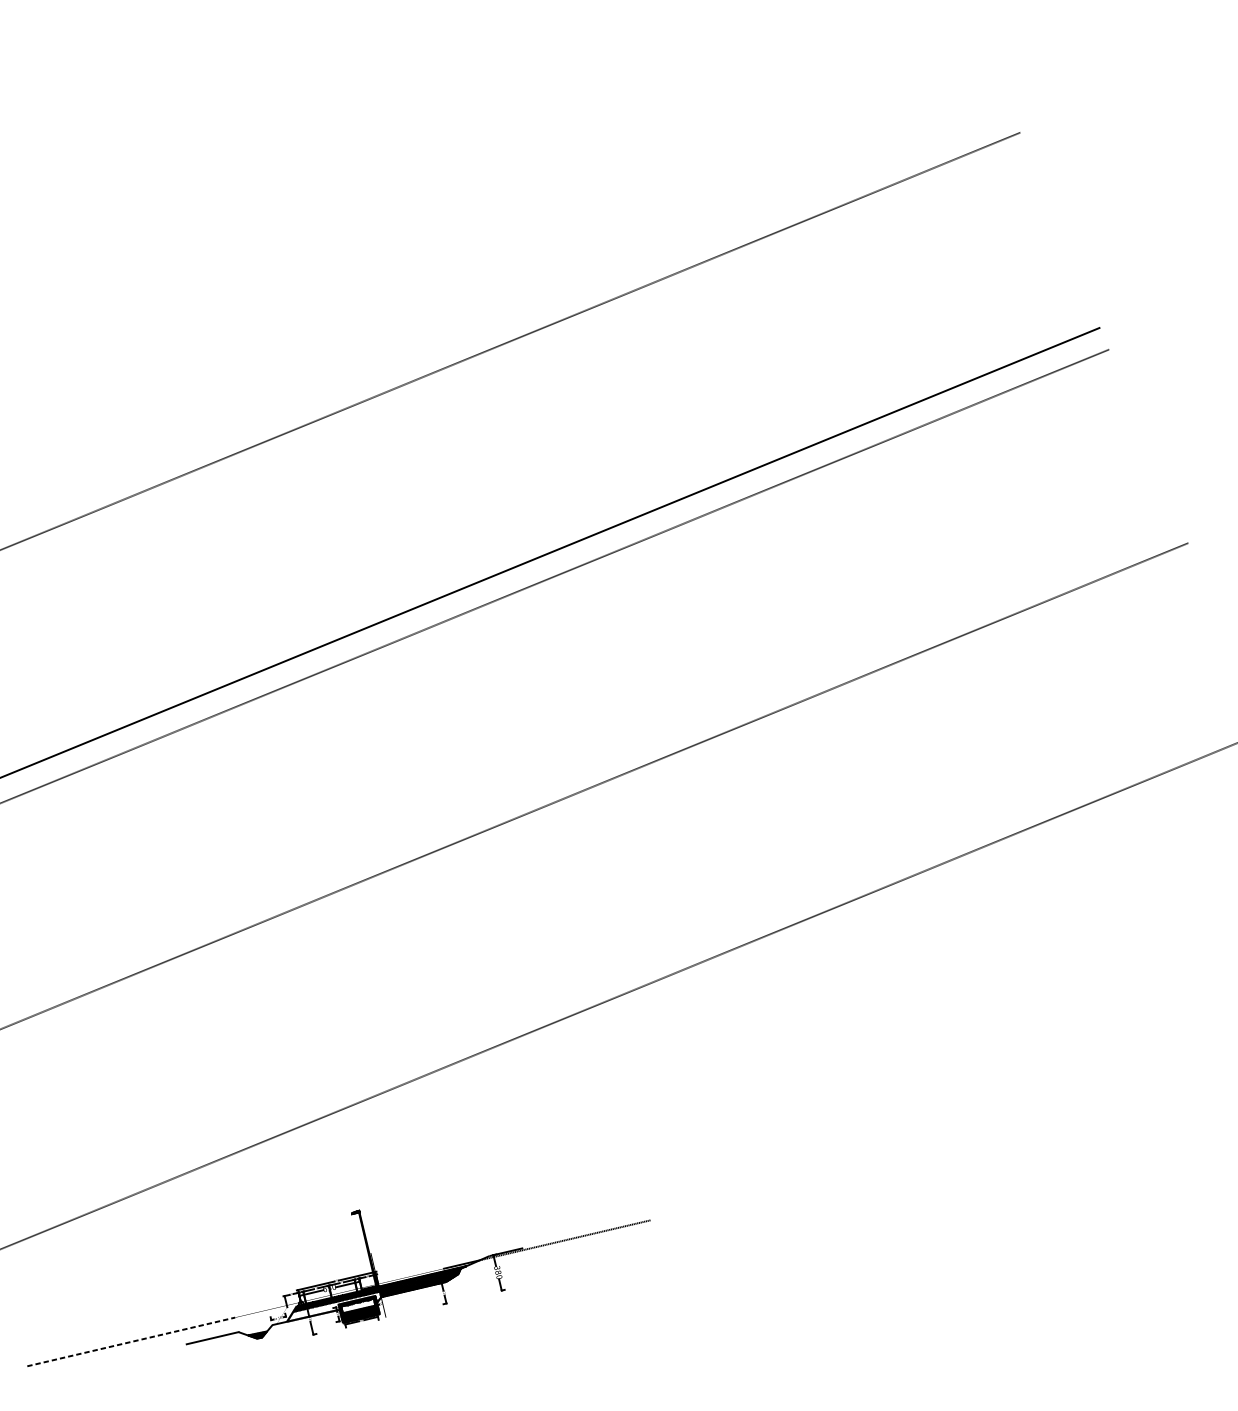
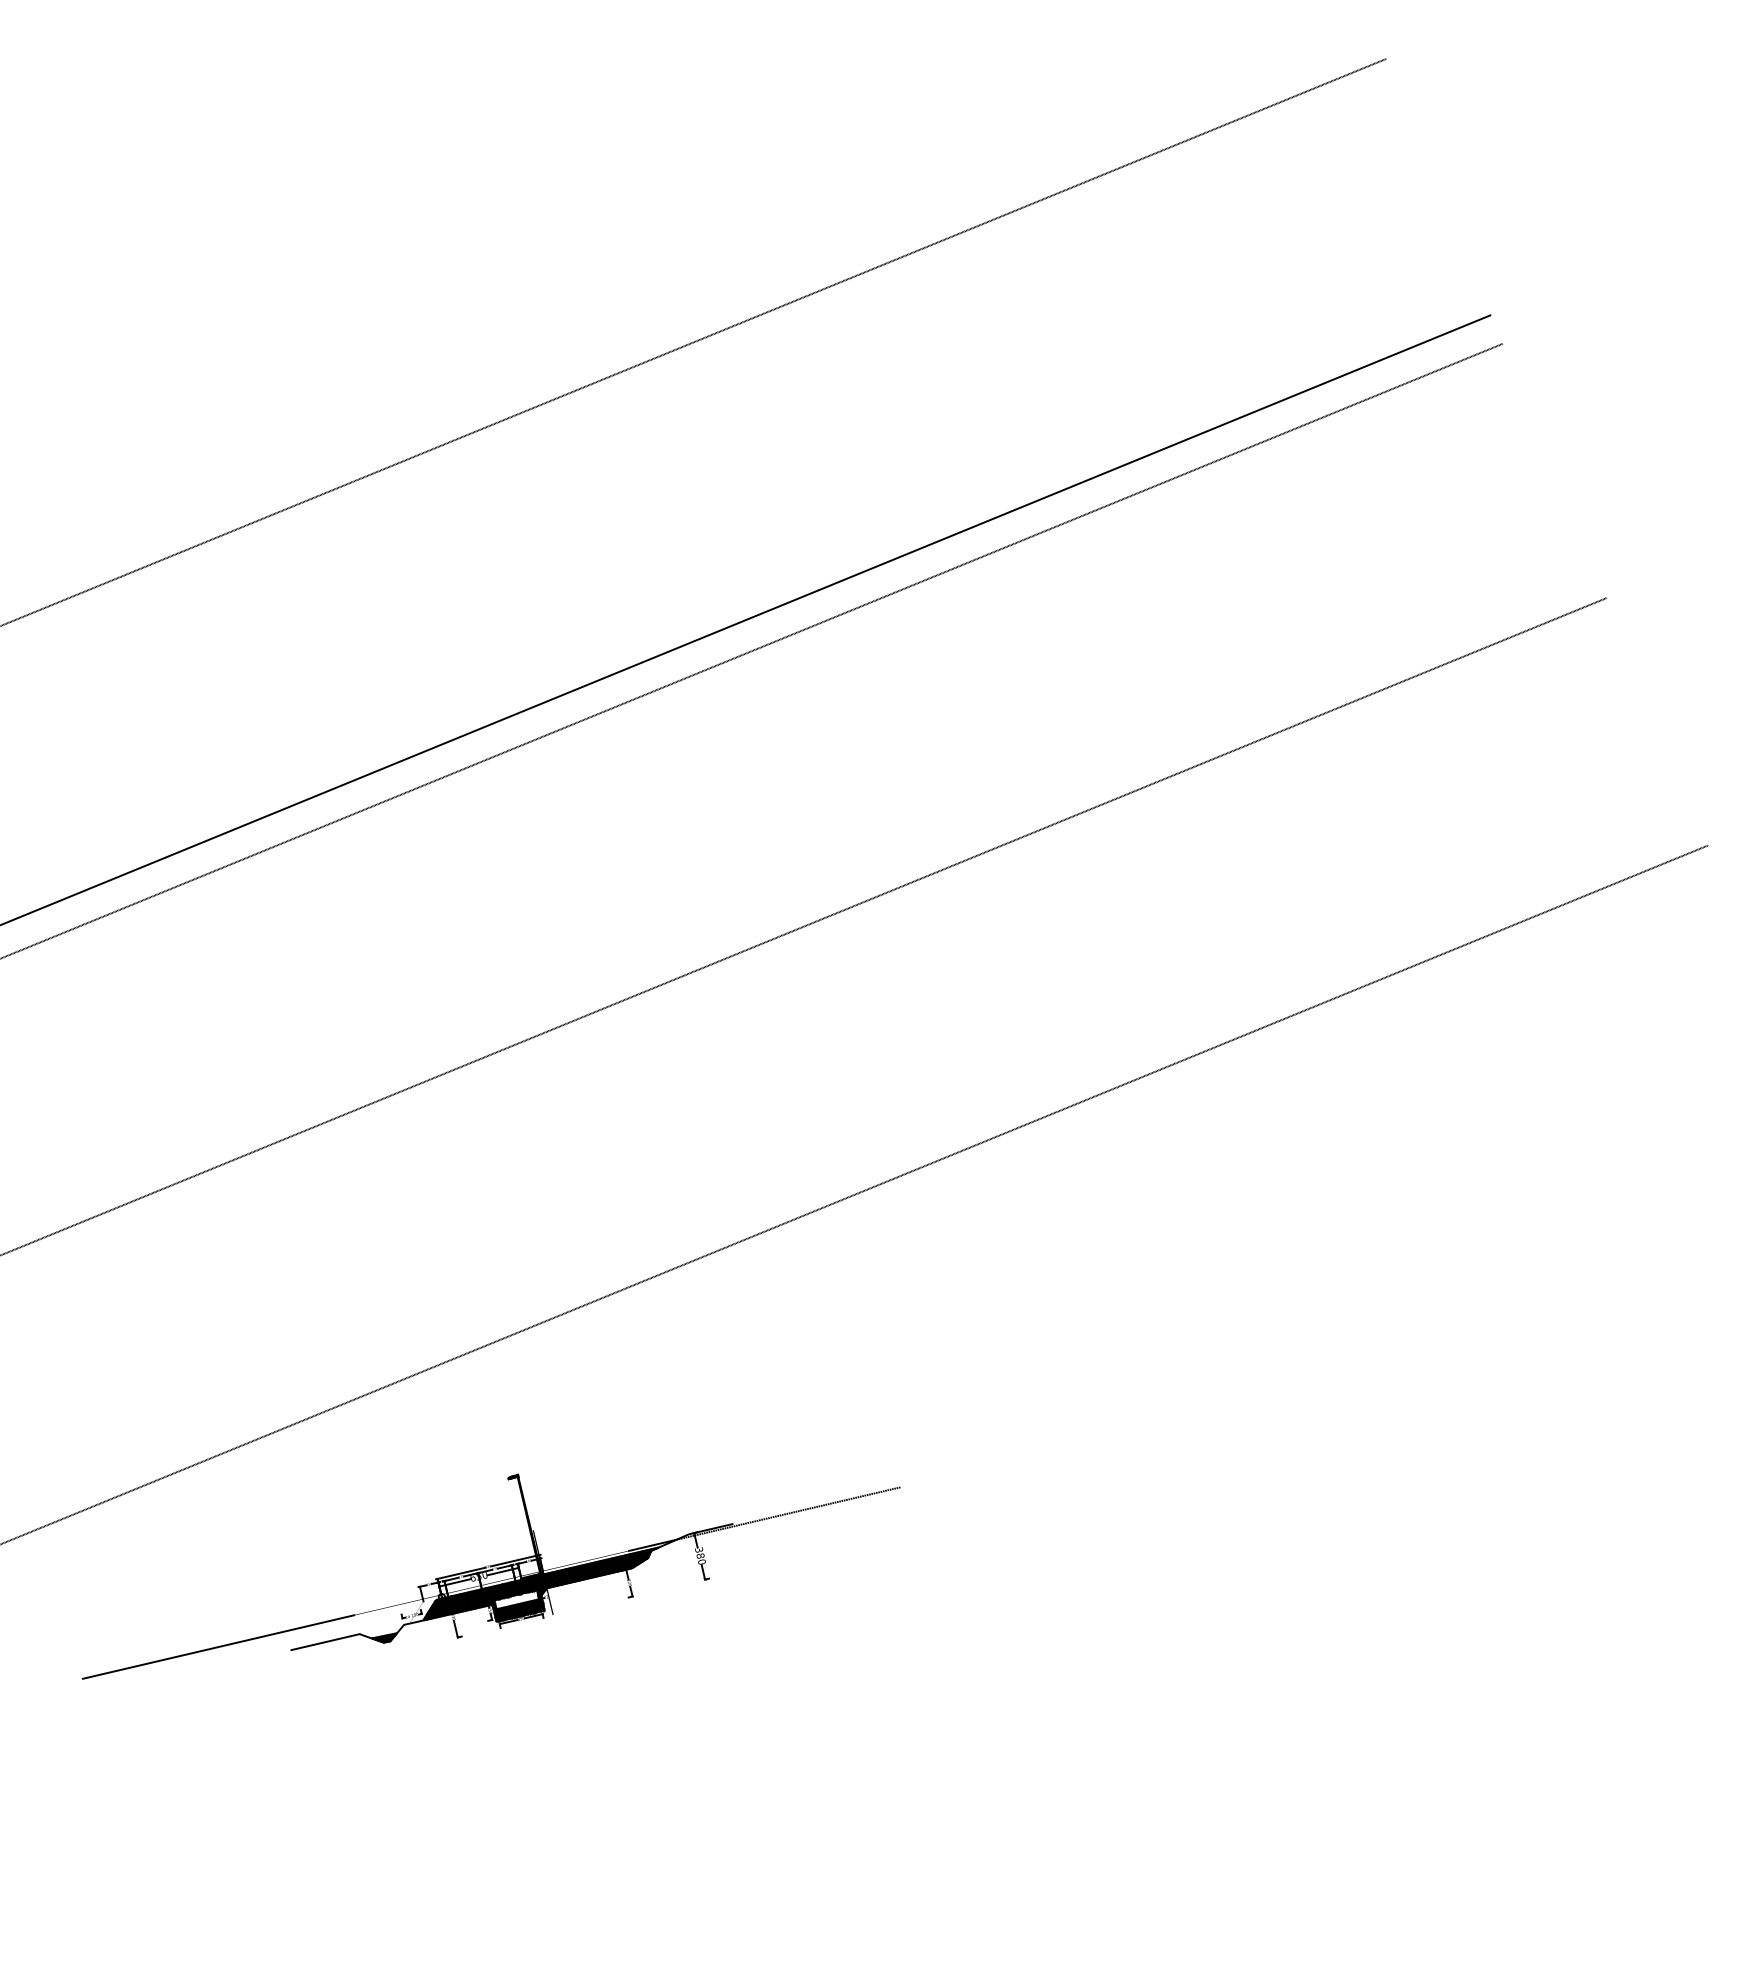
hatch: (333, 1306) -> (484, 1600), added
line: (131, 1341) -> (219, 1646), dashed -> solid

